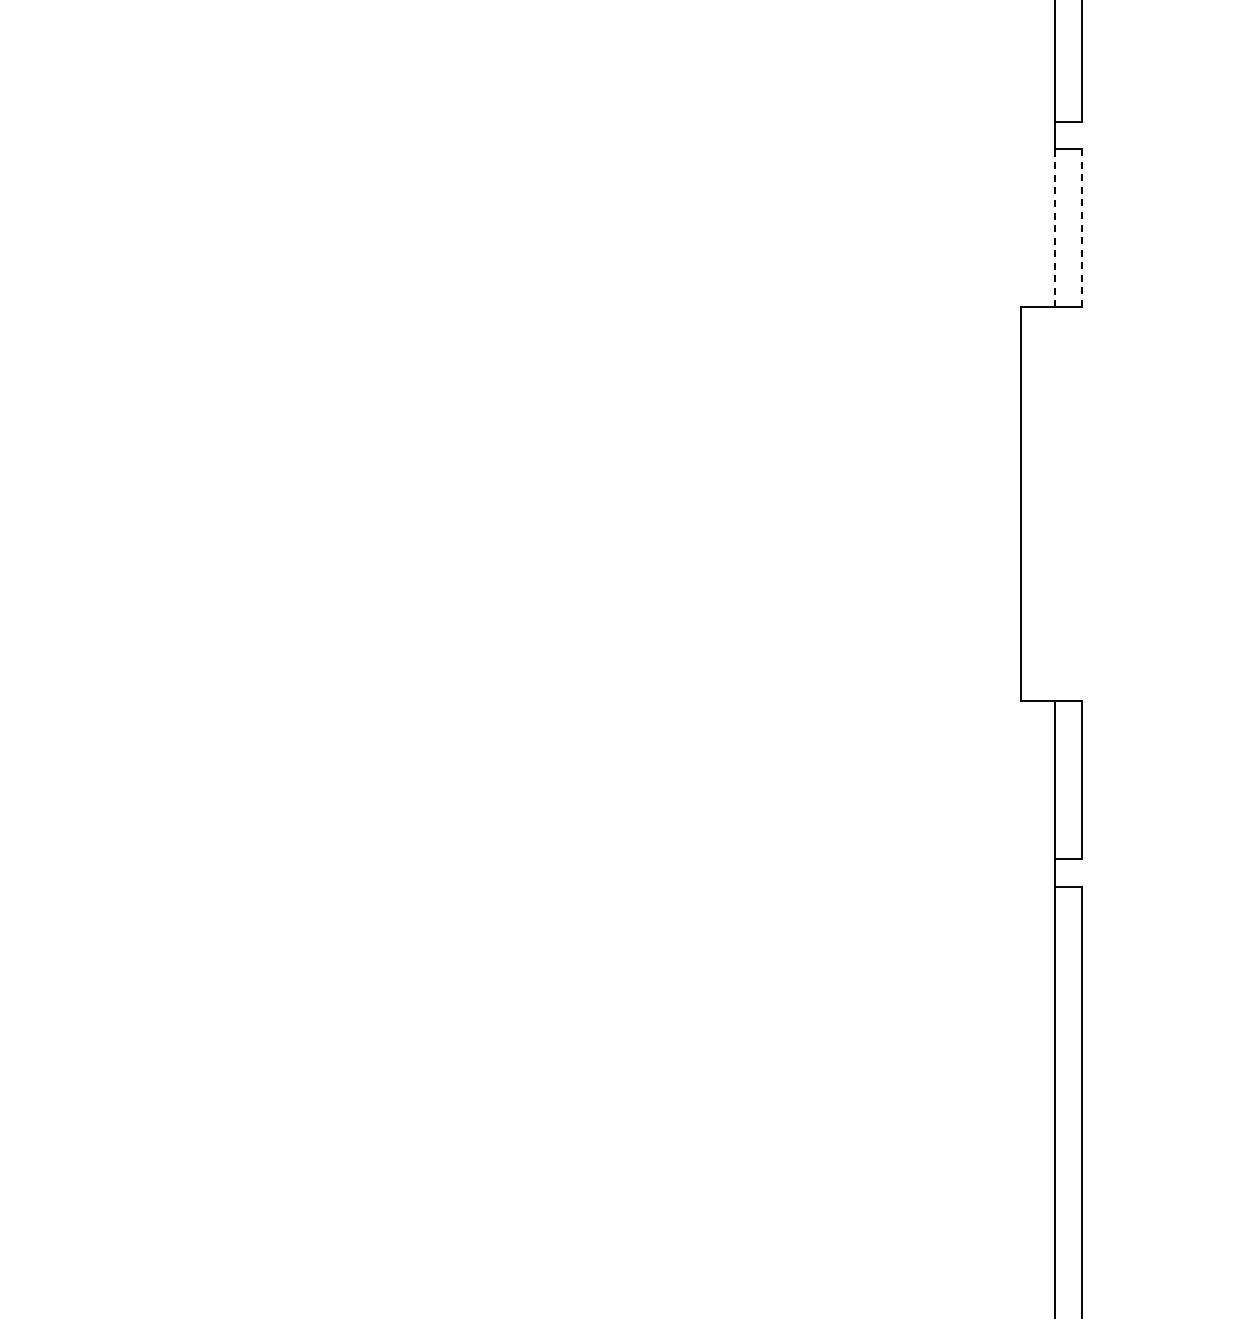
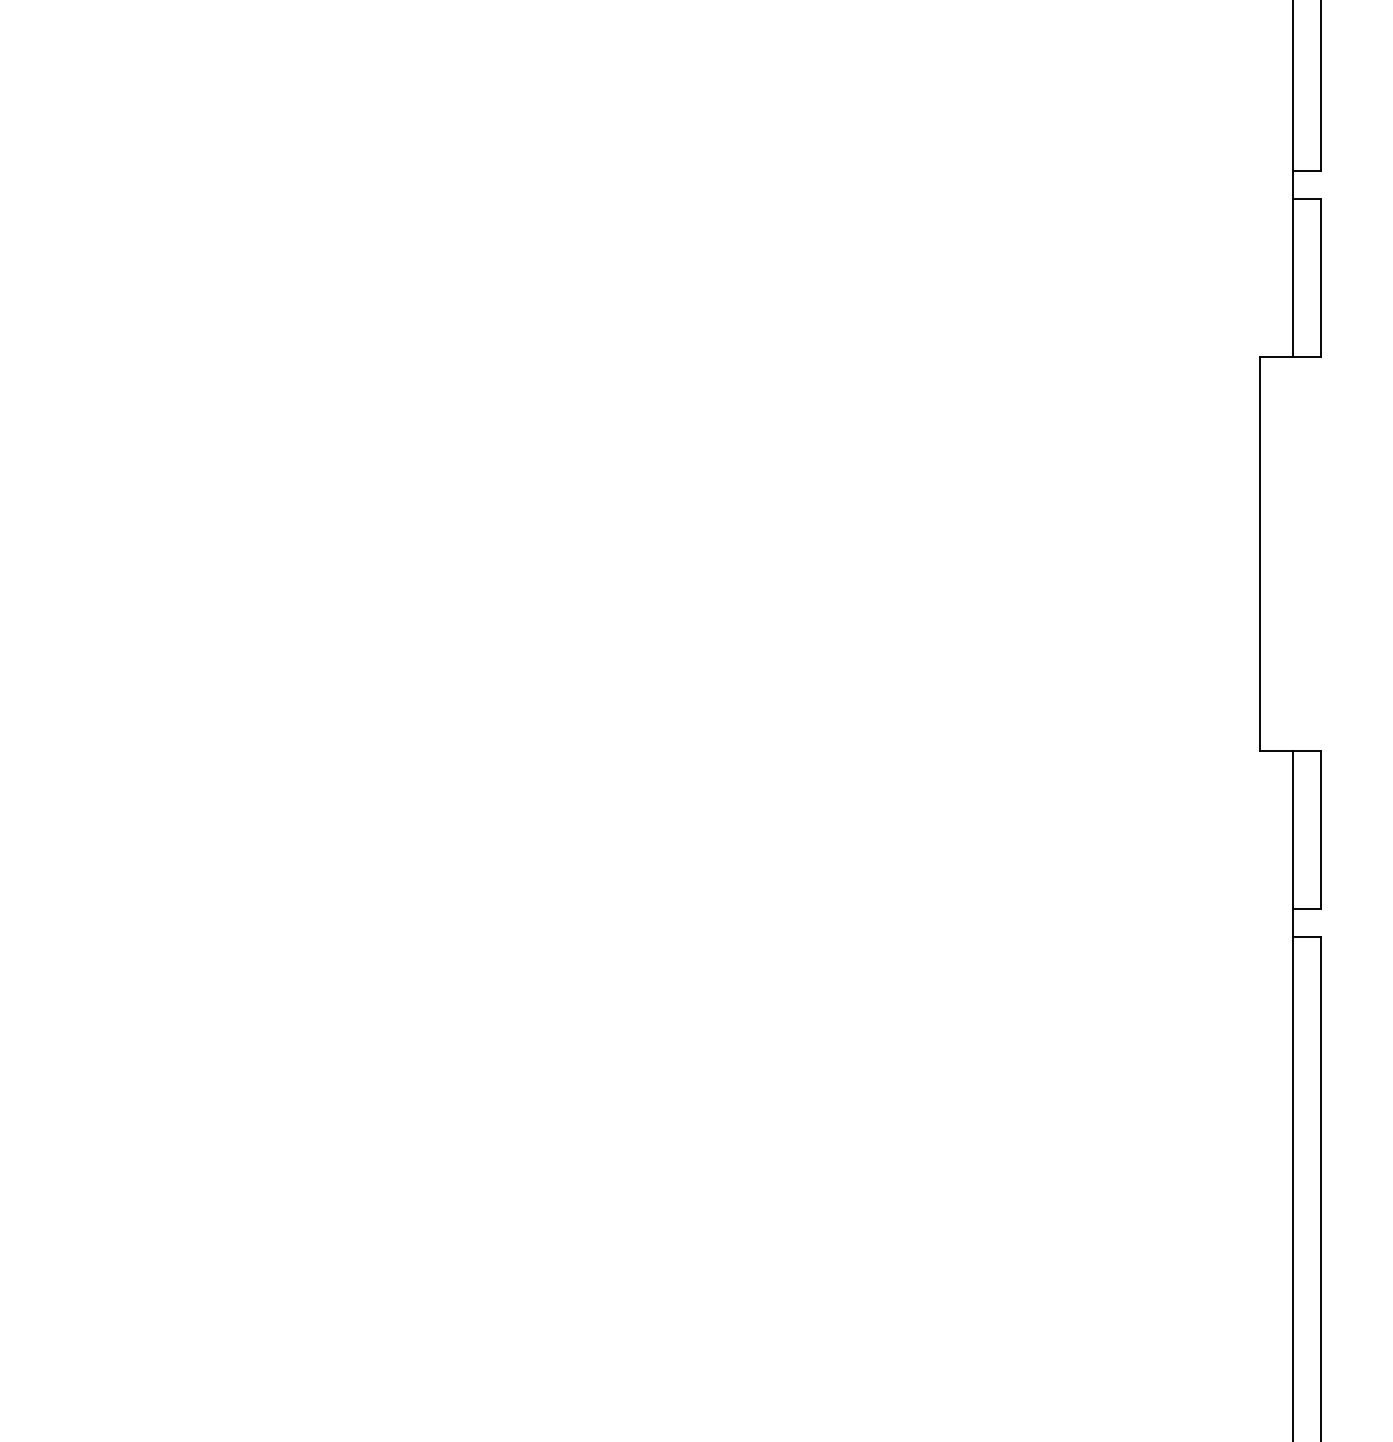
line: (1054, 227) -> (1293, 277), dashed -> solid
line: (1082, 228) -> (1321, 278), dashed -> solid

